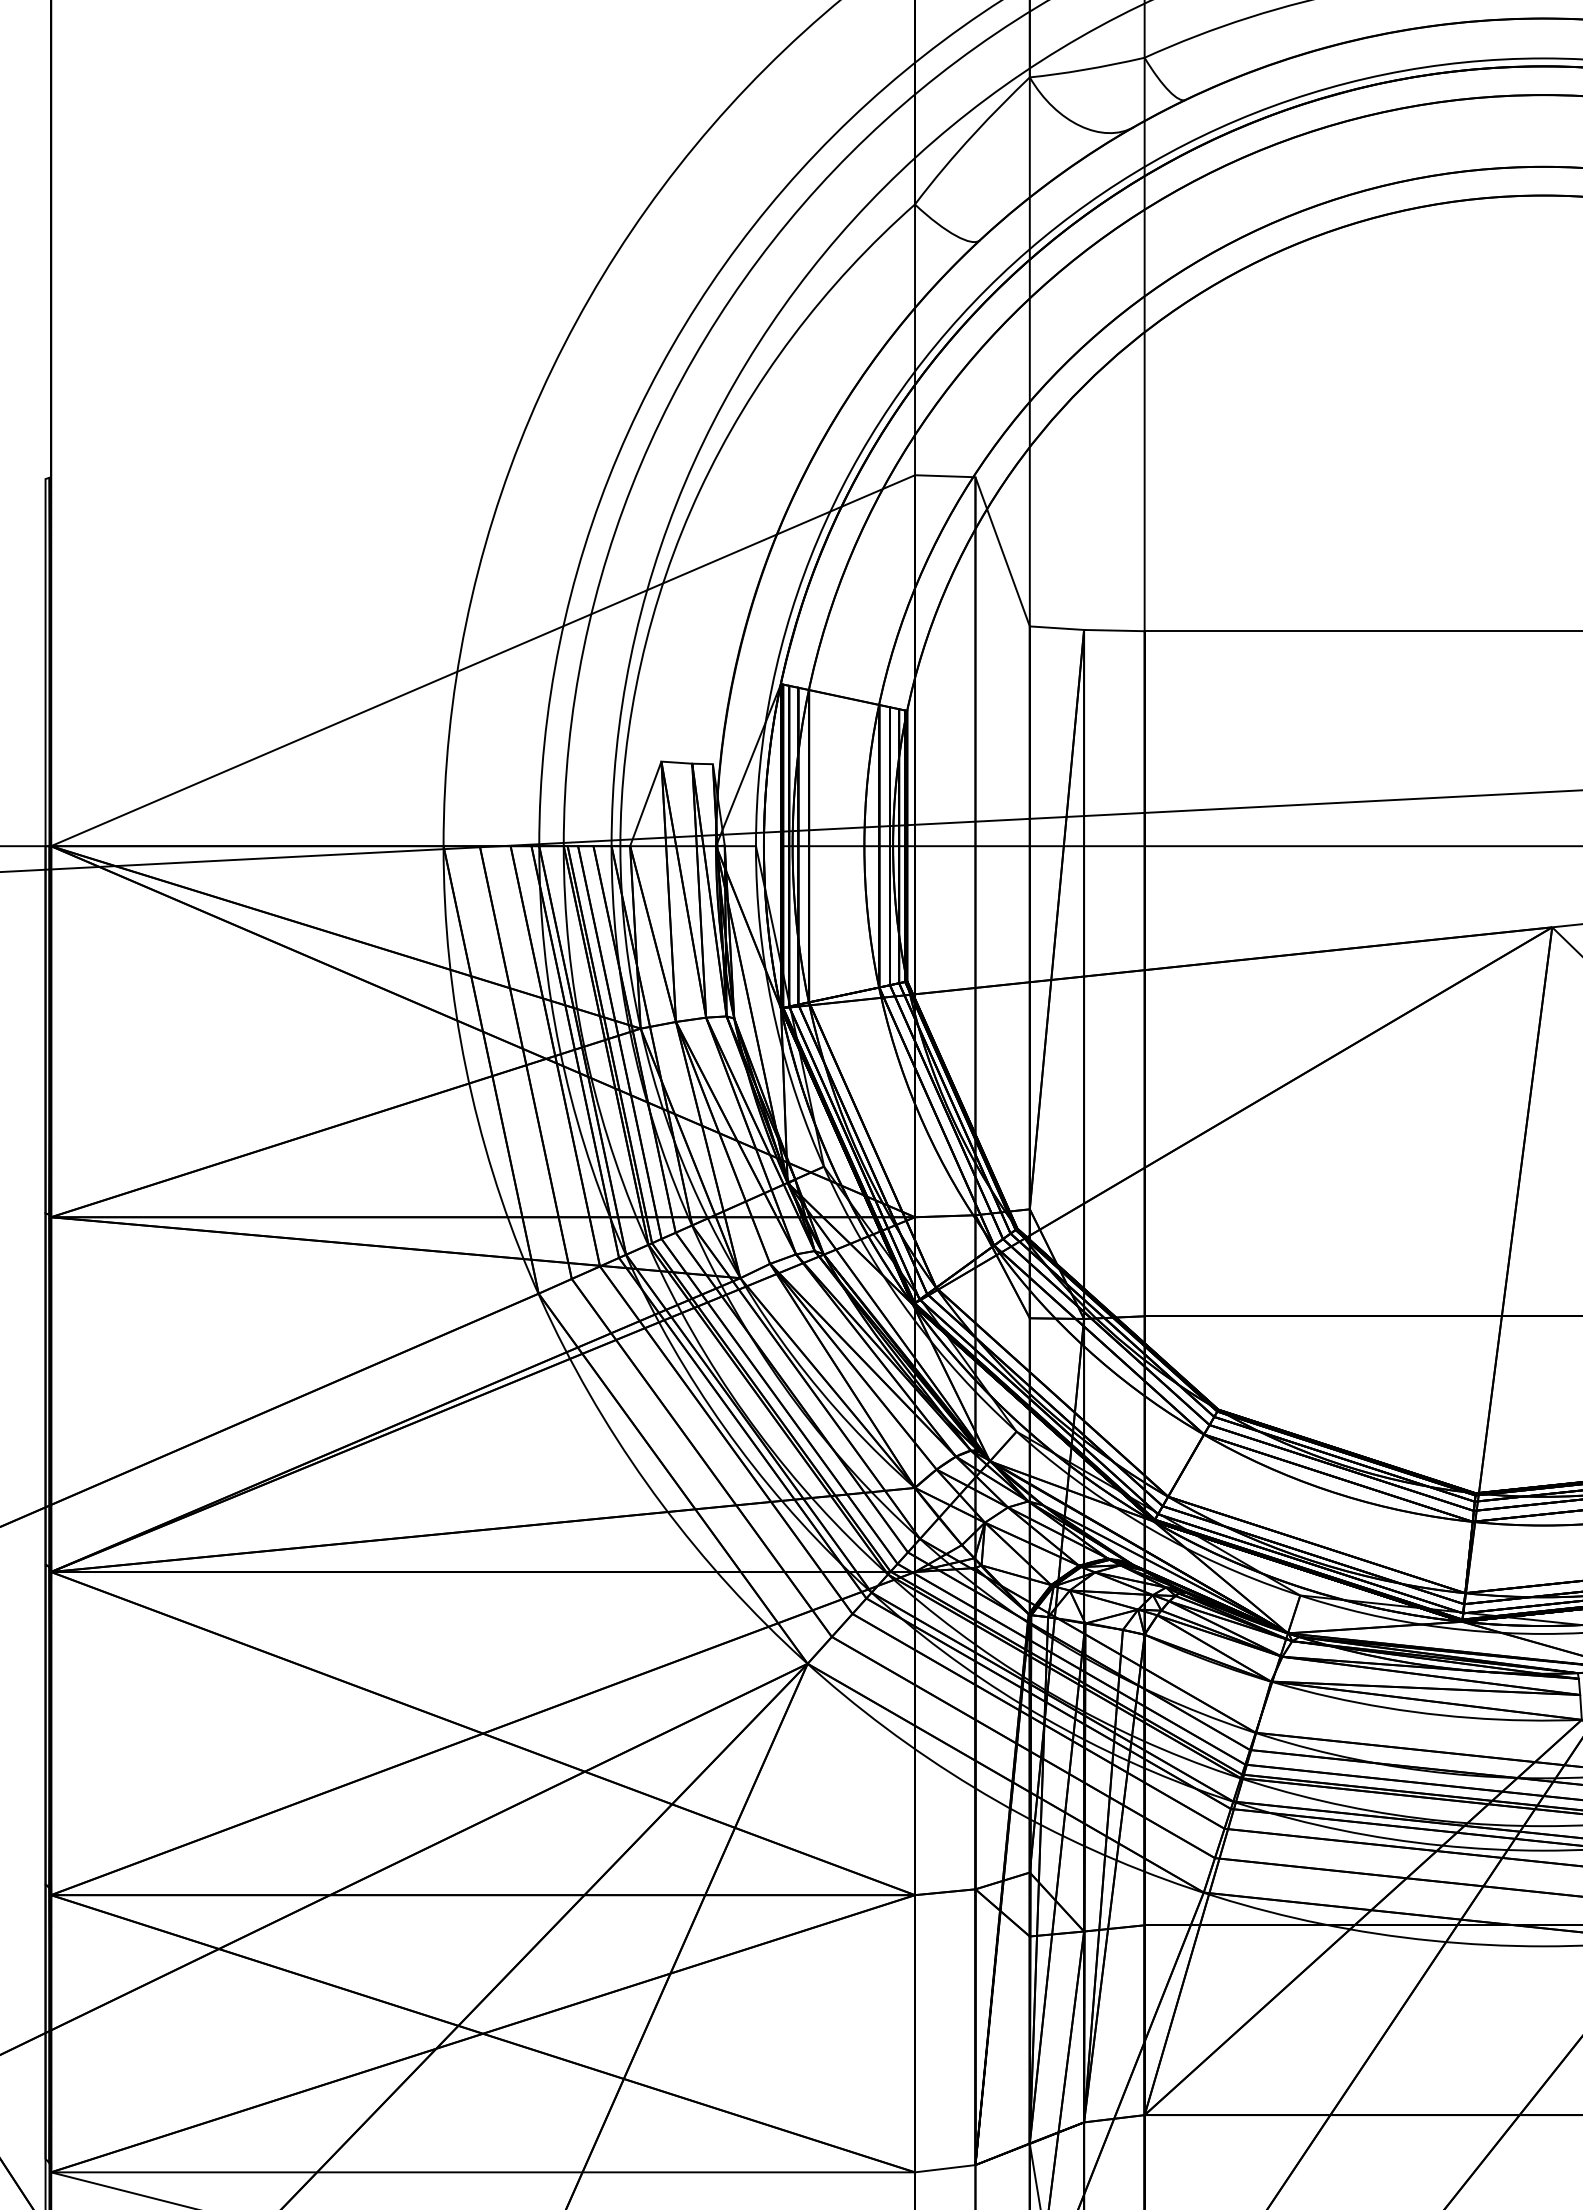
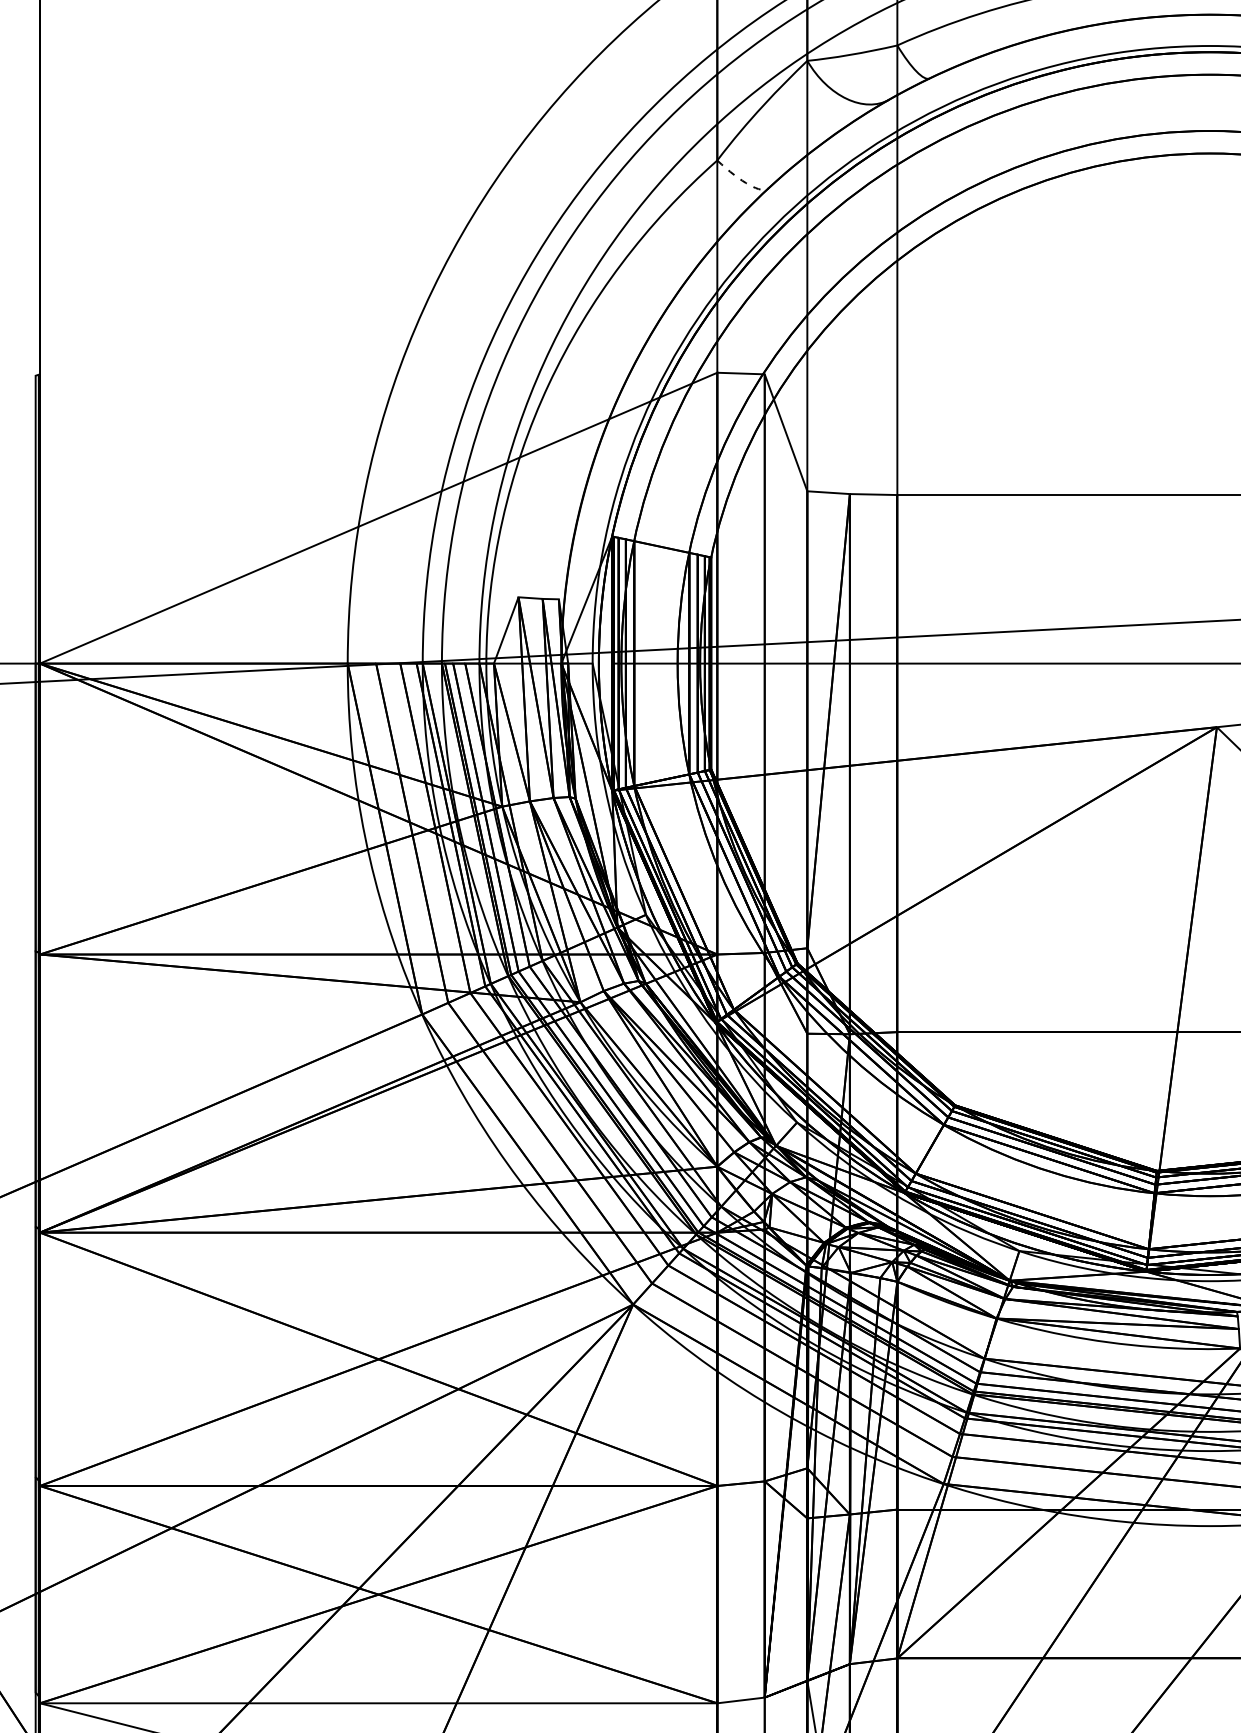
arc: (947, 230) -> (742, 180), solid -> dashed

